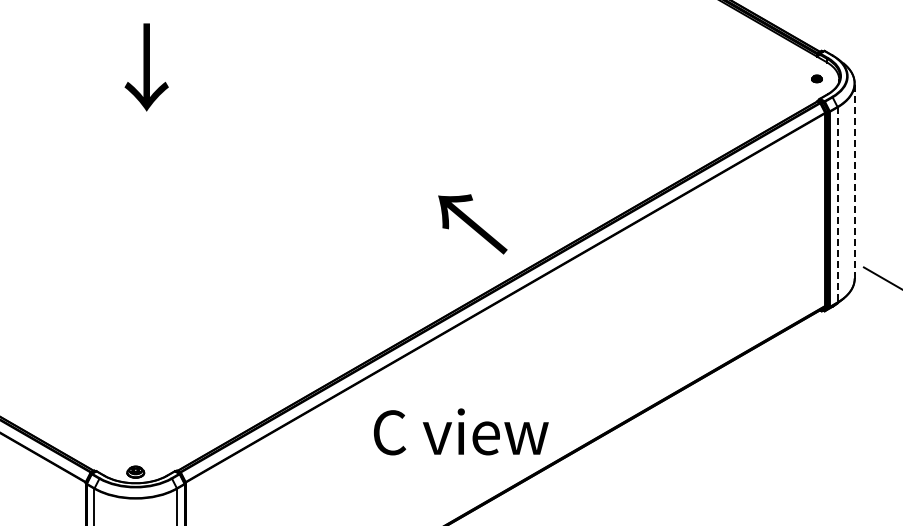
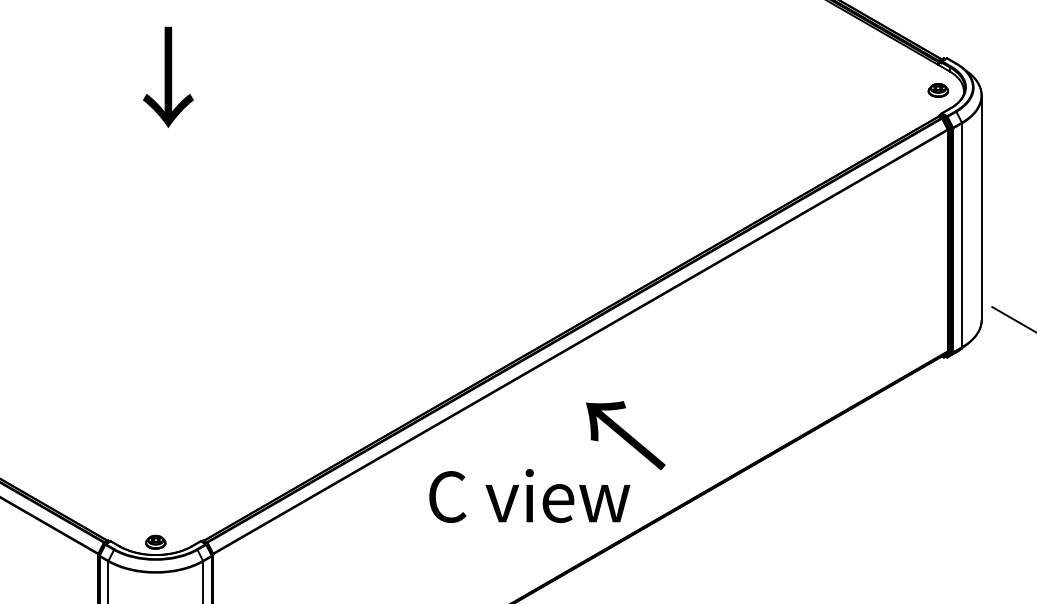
part: (816, 78) -> (937, 90), size x1.67
line: (854, 180) -> (981, 207), dashed -> solid
line: (837, 205) -> (961, 235), dashed -> solid
text: (472, 224) -> (625, 435), moved

